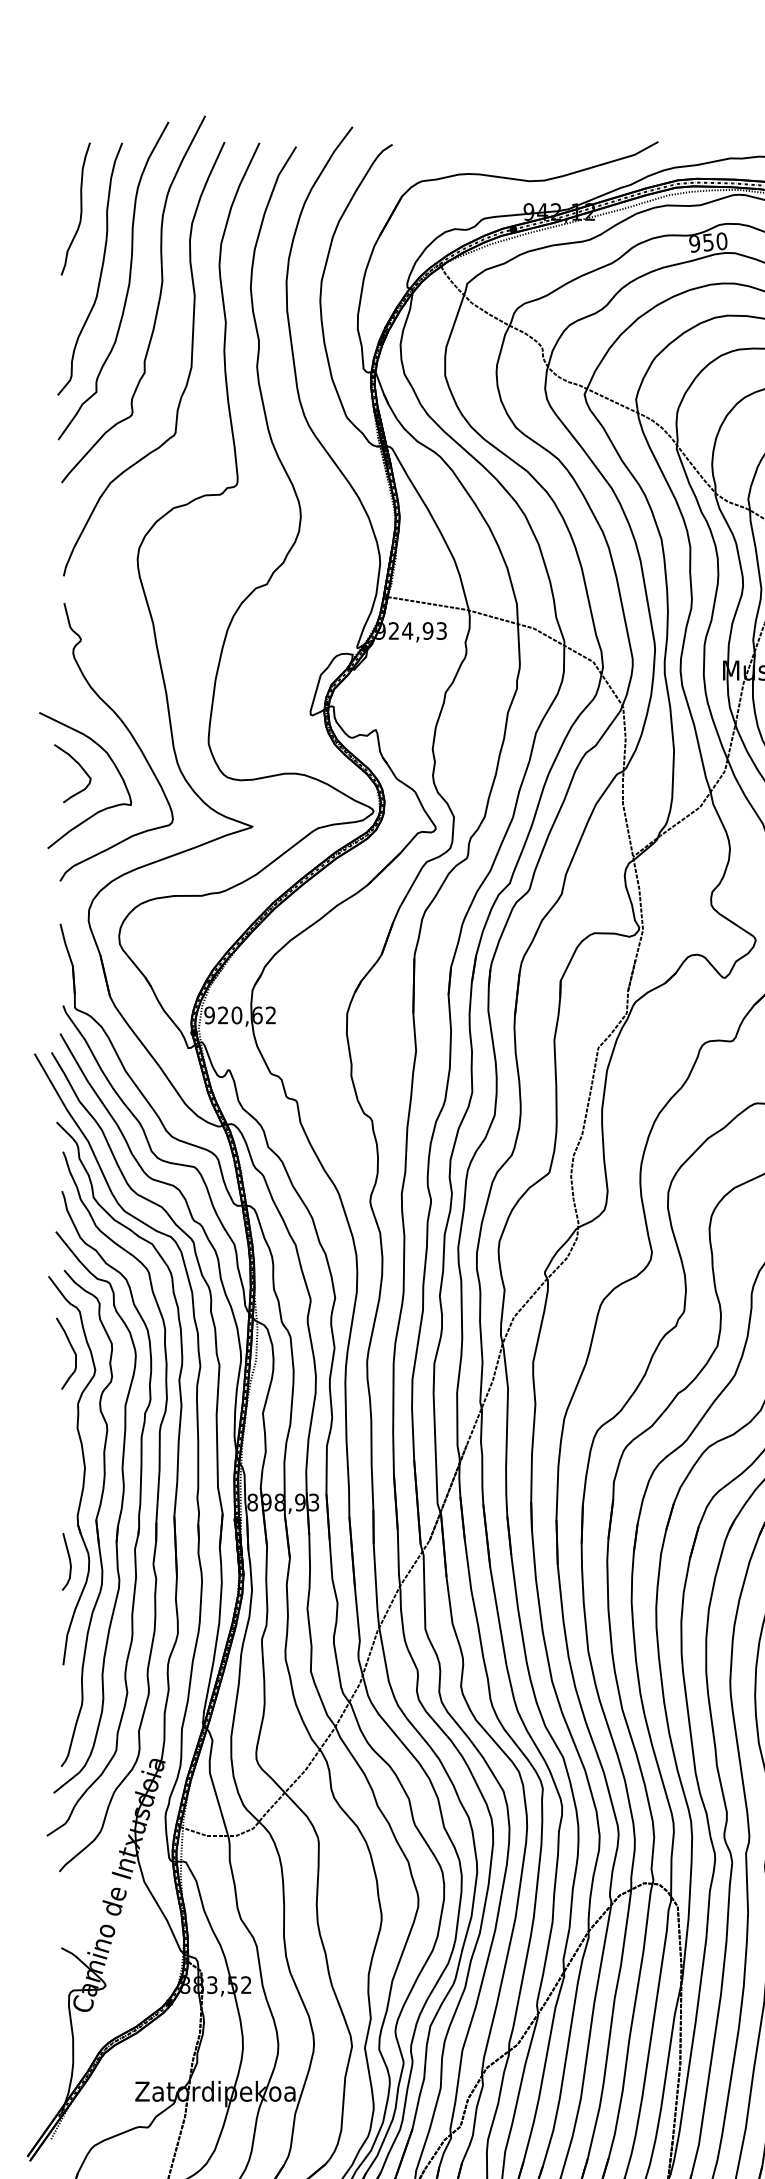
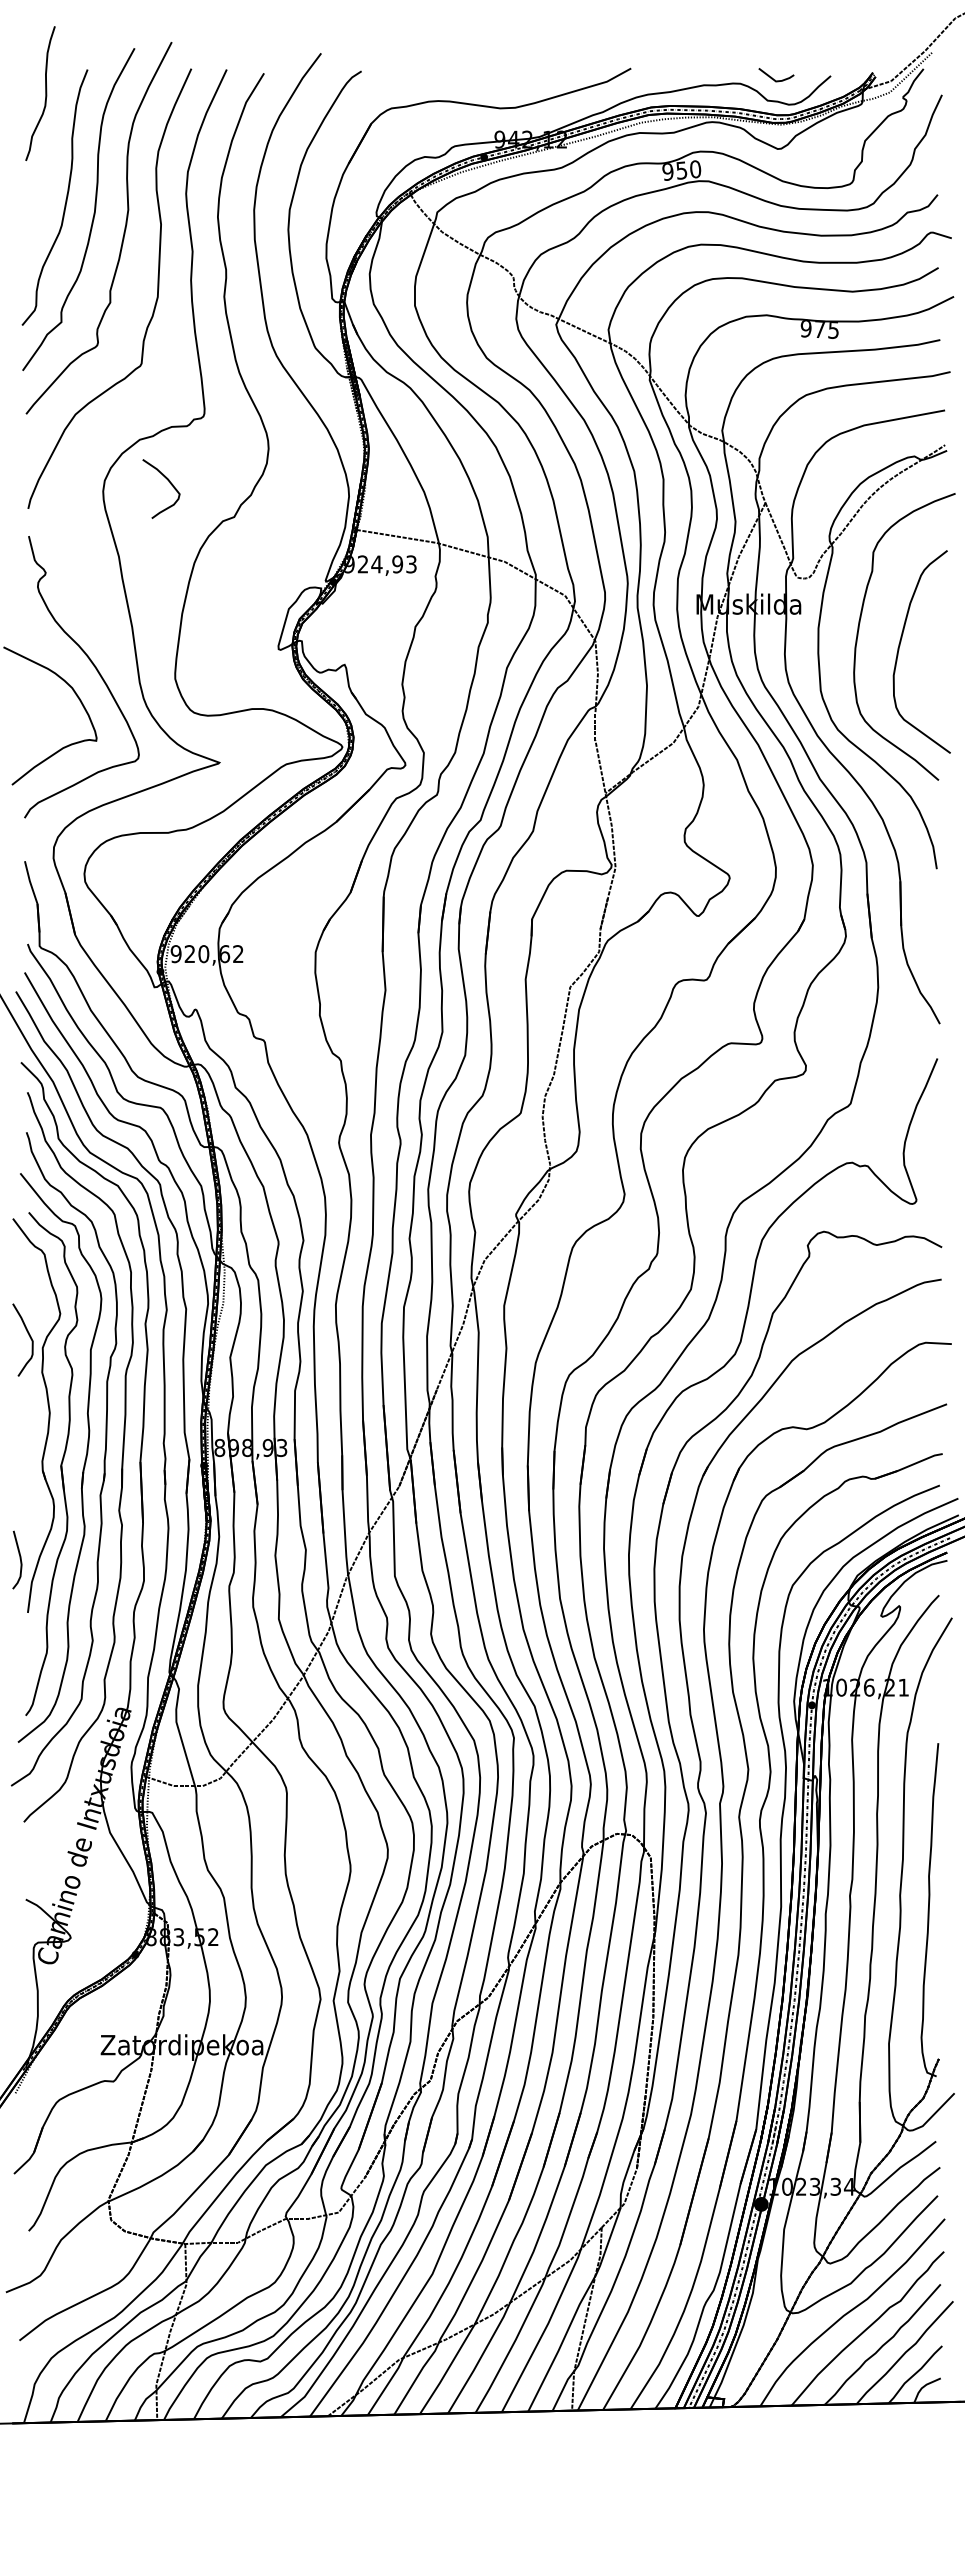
curve: (80, 208) -> (45, 93), moved
curve: (80, 768) -> (169, 483), moved
curve: (71, 1349) -> (28, 1335), moved
curve: (68, 1560) -> (19, 1558), moved

